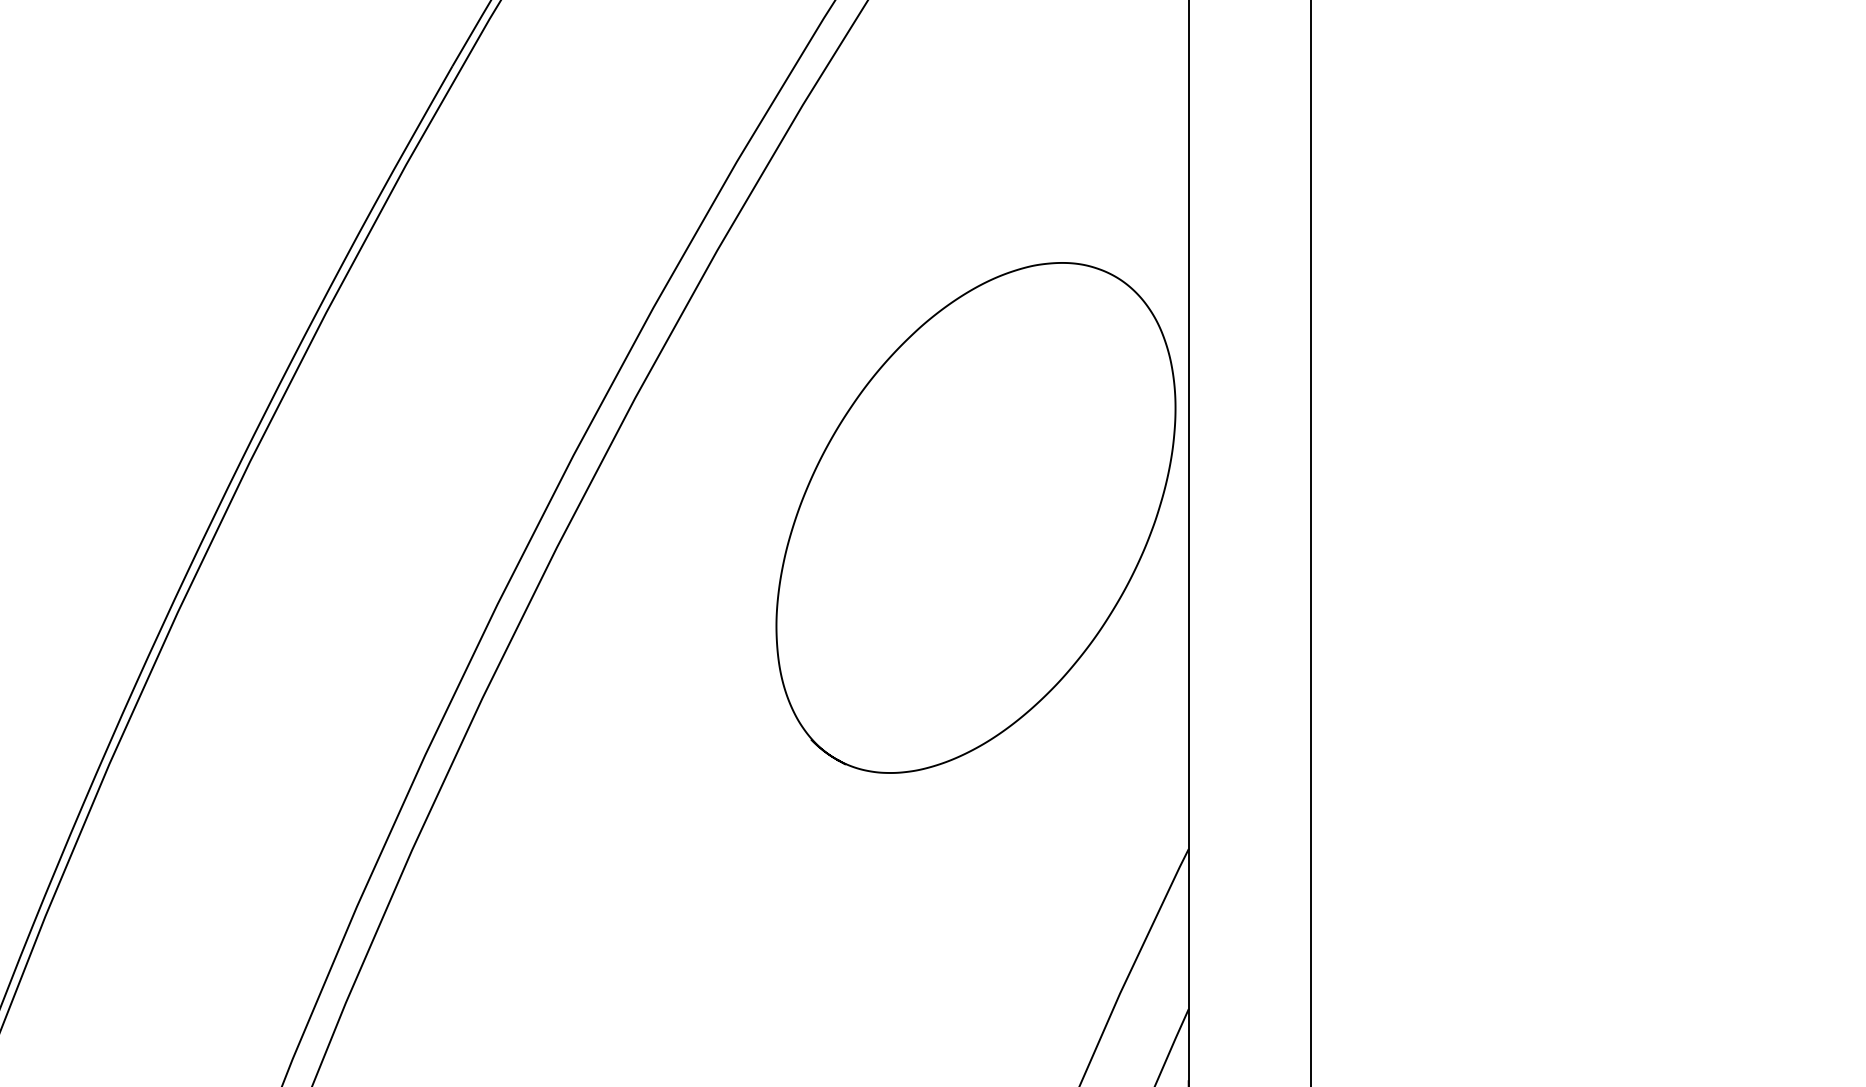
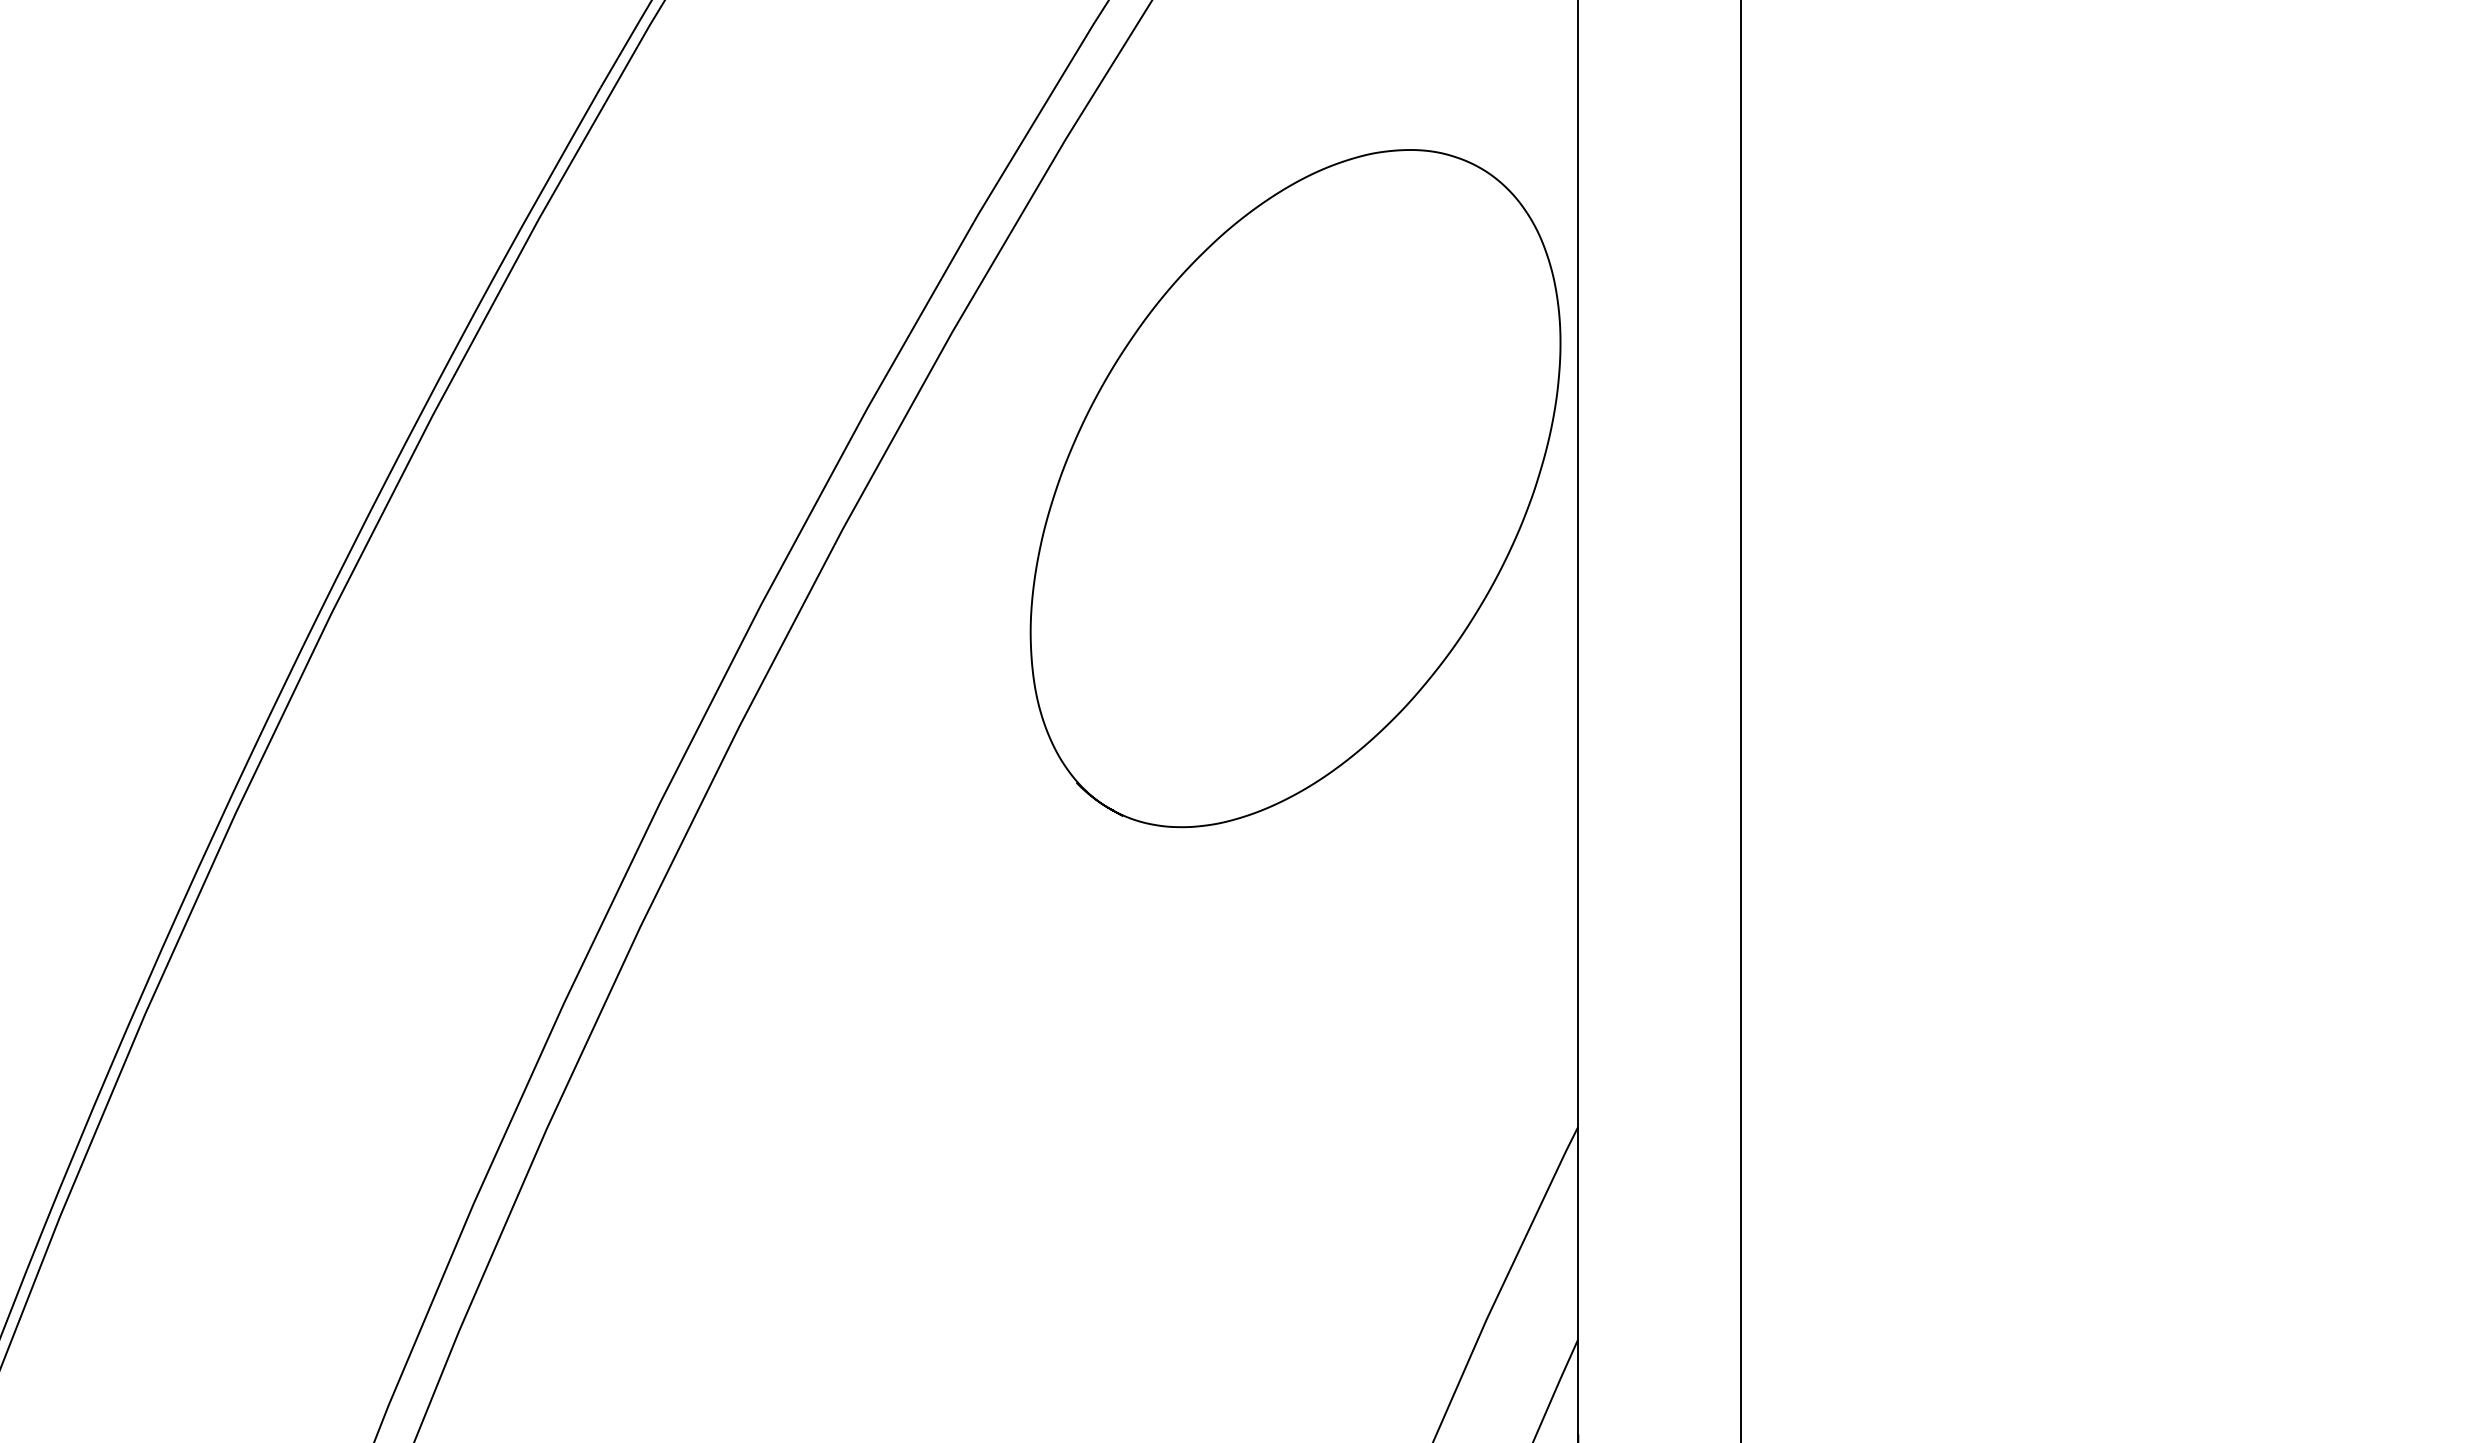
curve: (834, 435) -> (1107, 379), moved

